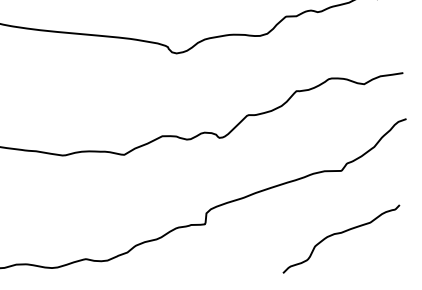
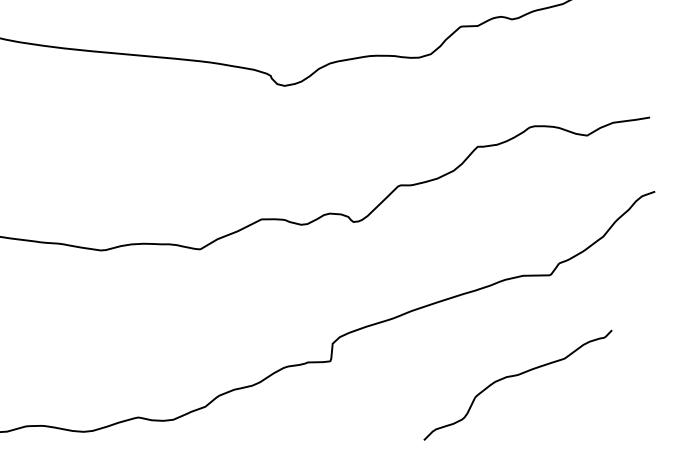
curve: (339, 234) -> (514, 377), moved

